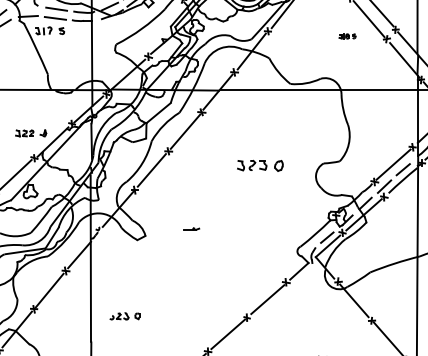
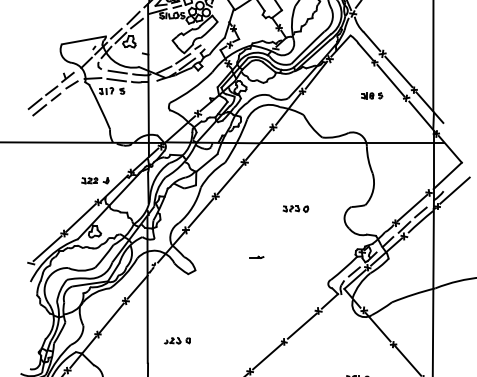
part: (347, 35) -> (372, 95), size x1.43
part: (259, 165) -> (295, 208), size x0.62
part: (191, 228) -> (256, 256), moved

